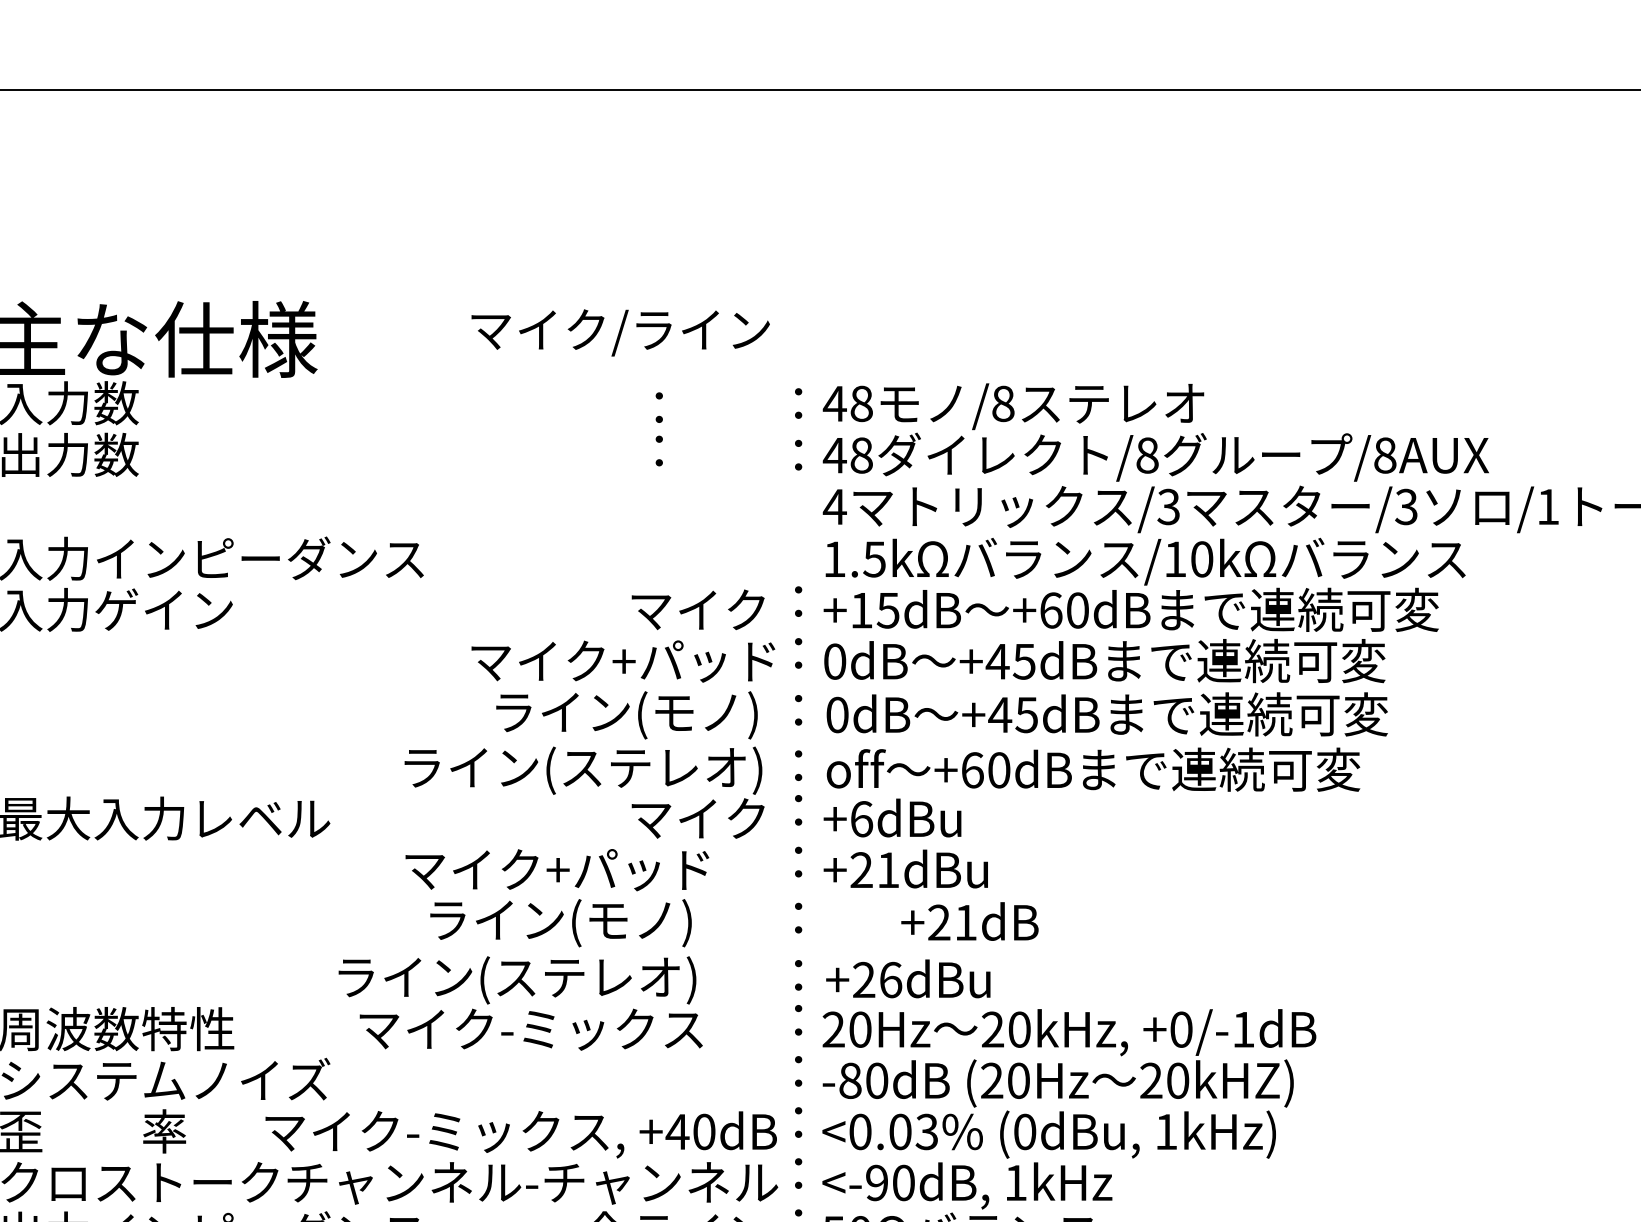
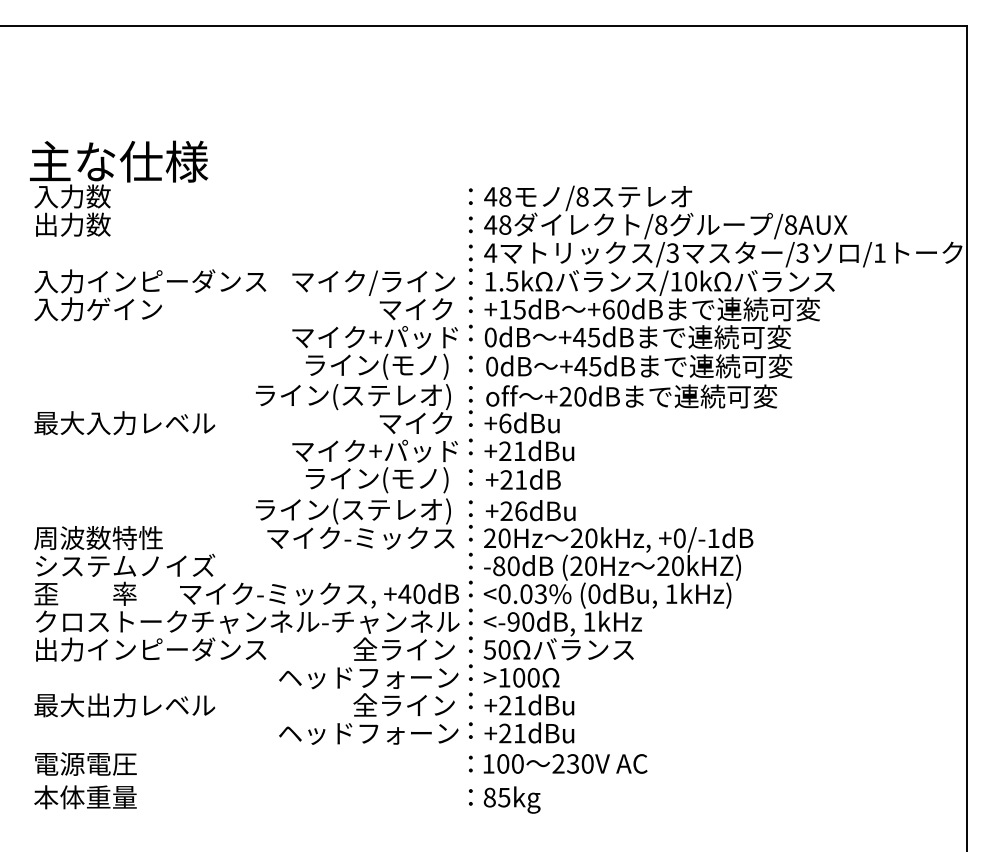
text: (620, 331) -> (373, 282), moved
text: (658, 428) -> (470, 264), moved
text: (972, 769) -> (565, 396), +60dB -> +20dB
text: (970, 919) -> (523, 478), moved
text: (523, 949) -> (356, 494), moved

